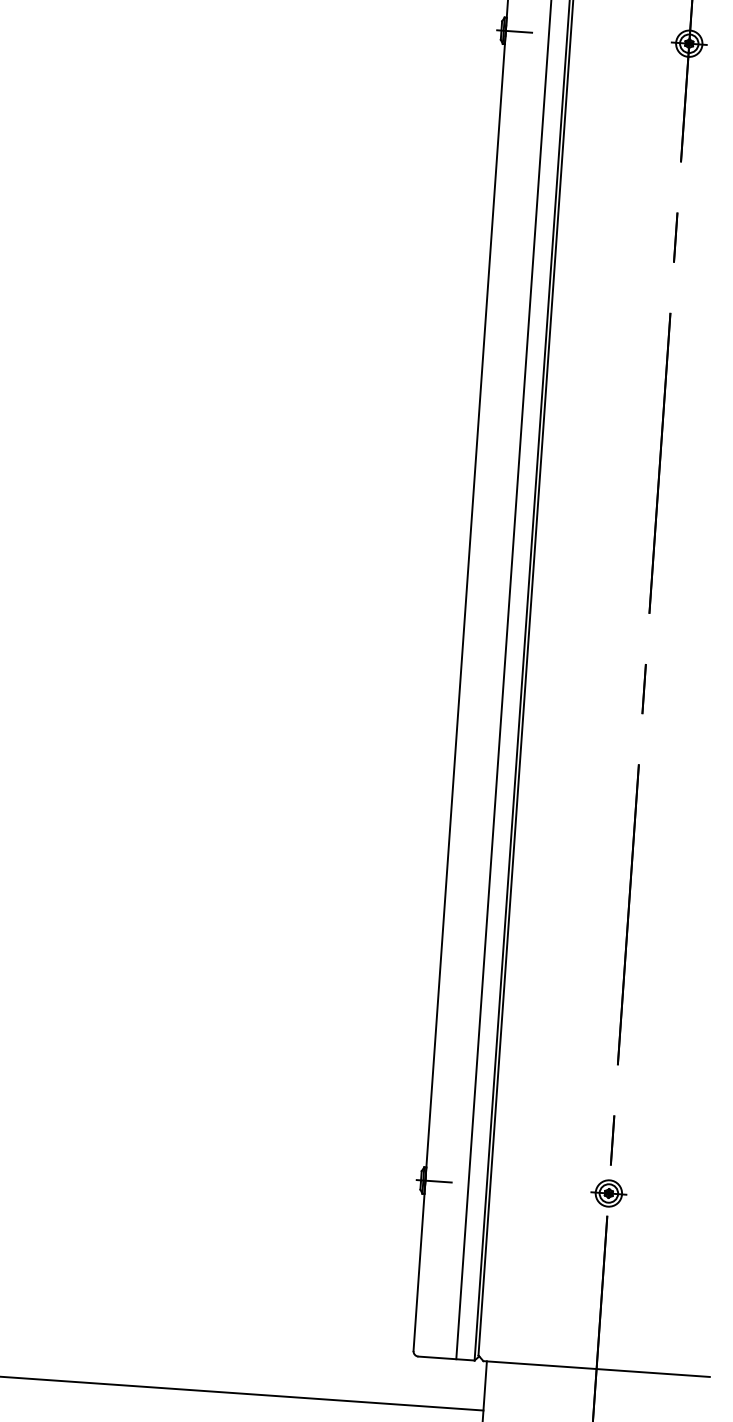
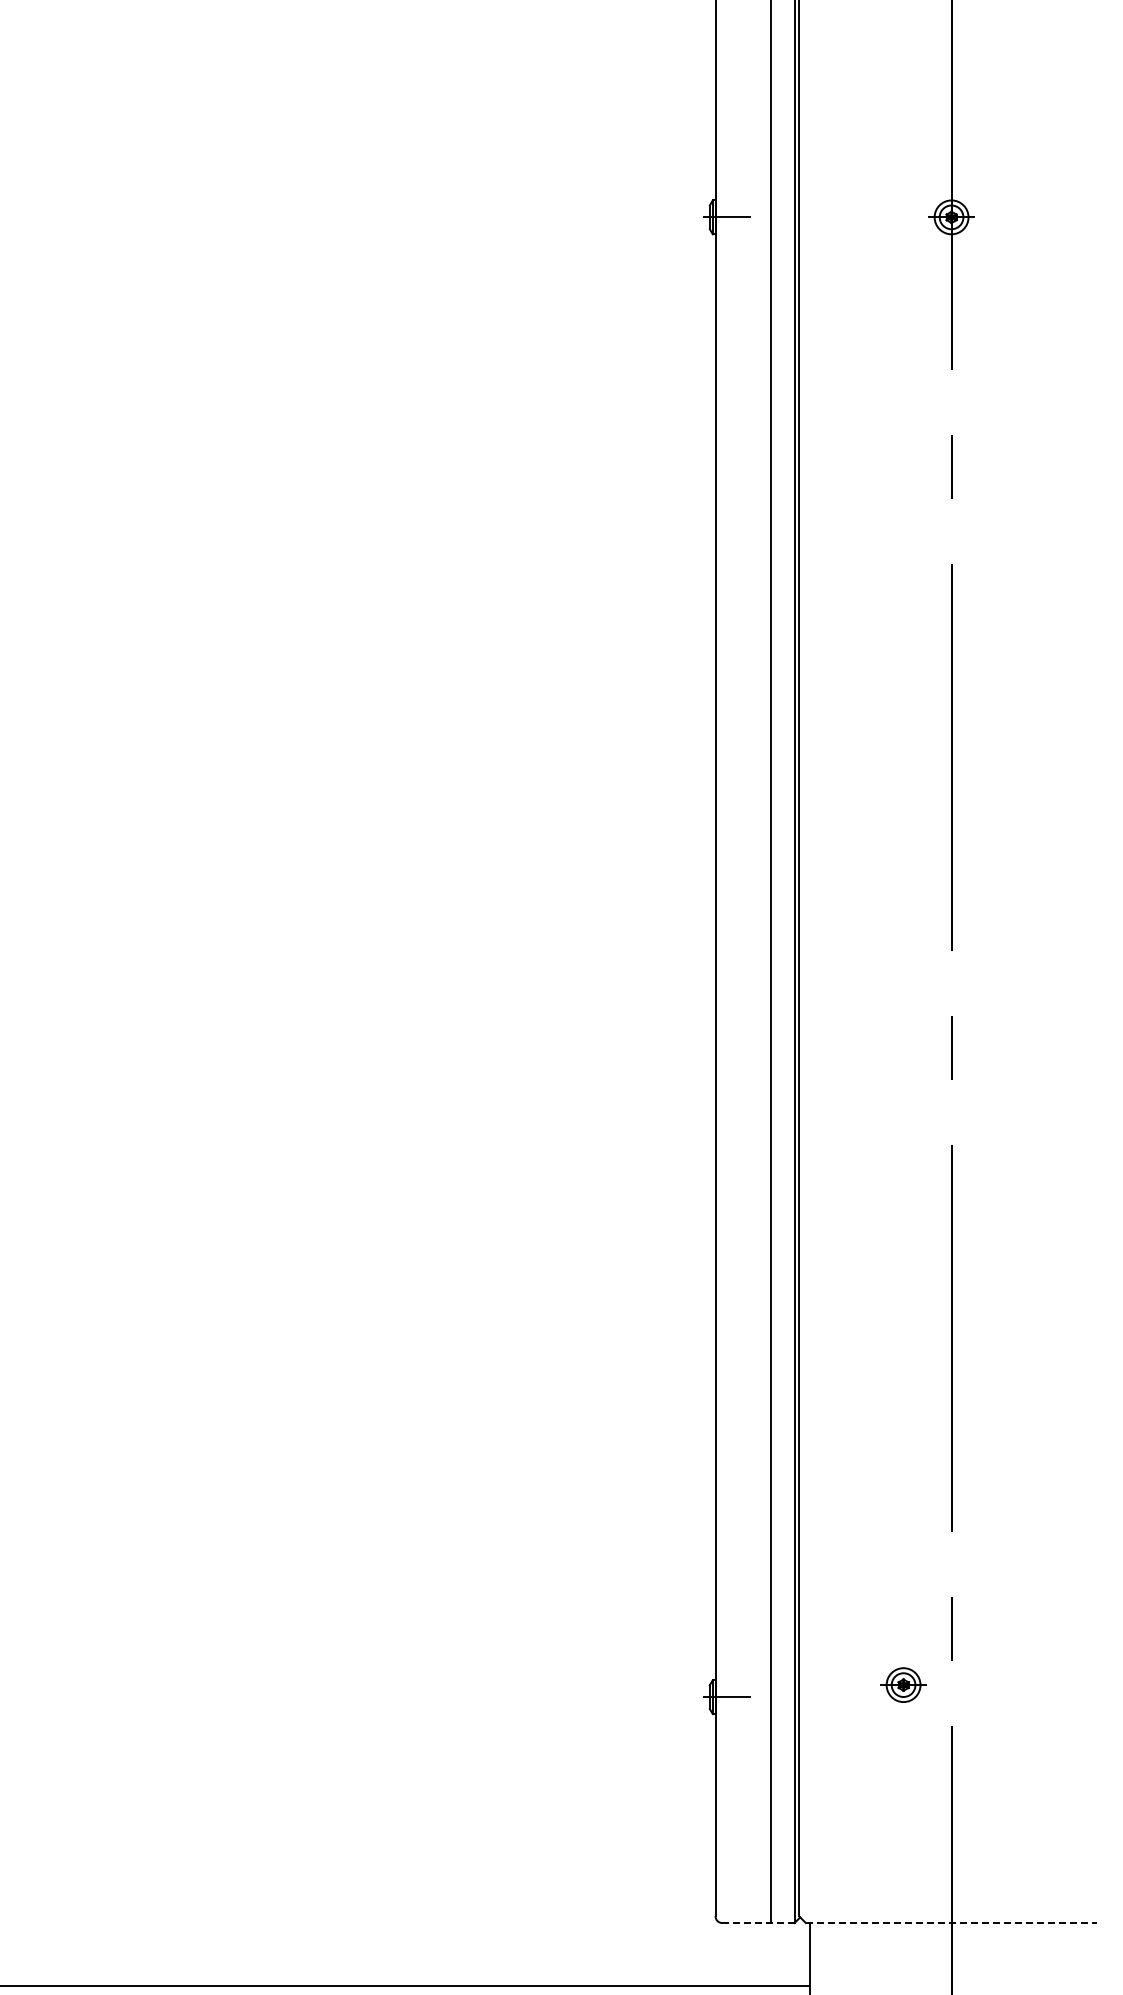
part: (608, 1193) -> (903, 1684), moved
line: (445, 1358) -> (757, 1923), solid -> dashed
line: (596, 1369) -> (951, 1923), solid -> dashed

